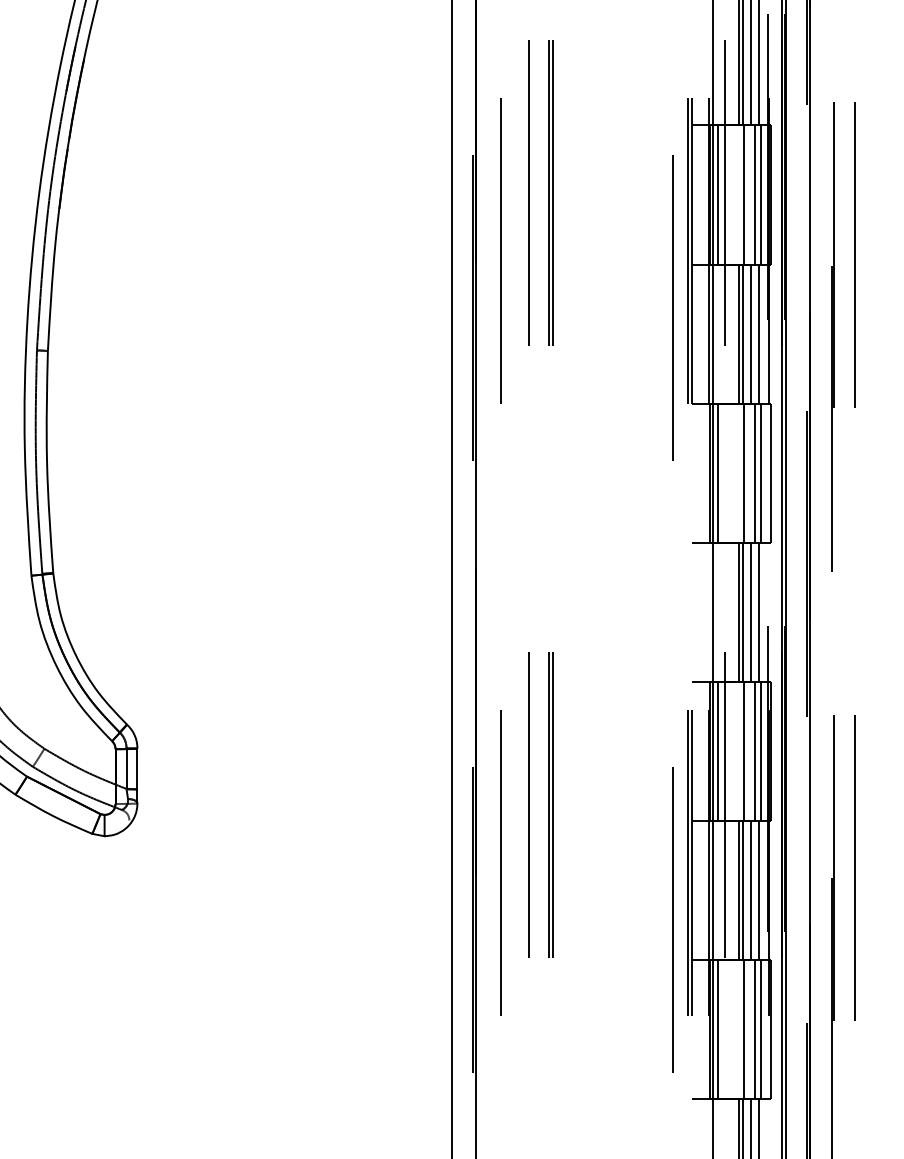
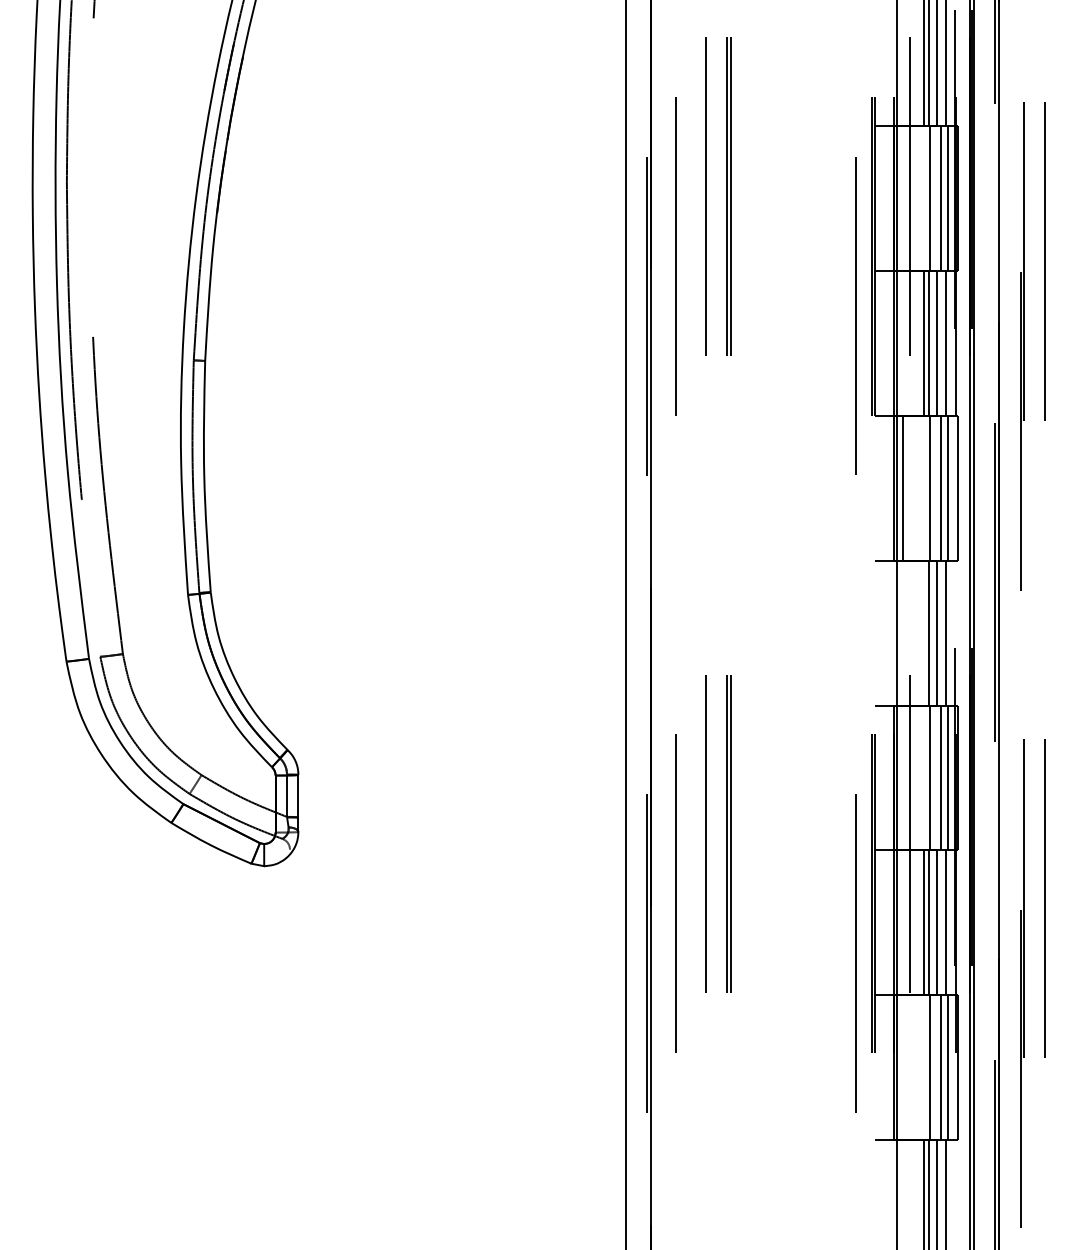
line: (717, 194) -> (902, 198), removed
line: (738, 611) -> (924, 632), removed
line: (717, 751) -> (902, 777), removed
line: (717, 1029) -> (902, 1067), removed

